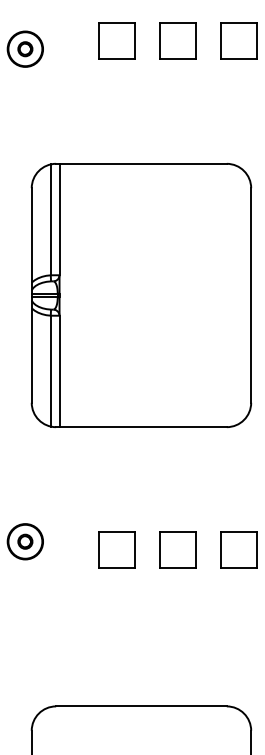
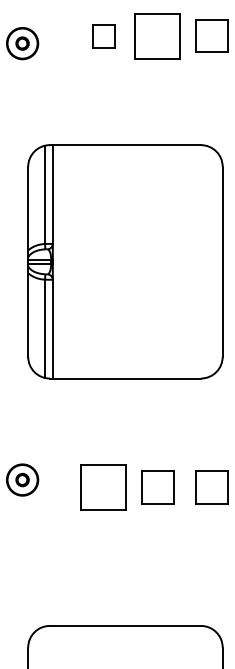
part: (116, 40) -> (103, 35), size x0.7
part: (177, 40) -> (157, 35), size x1.4
part: (116, 550) -> (103, 487), size x1.4

